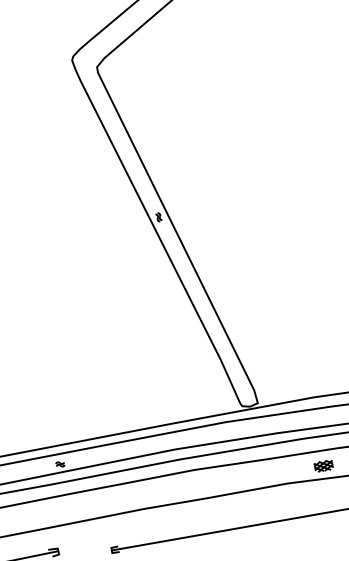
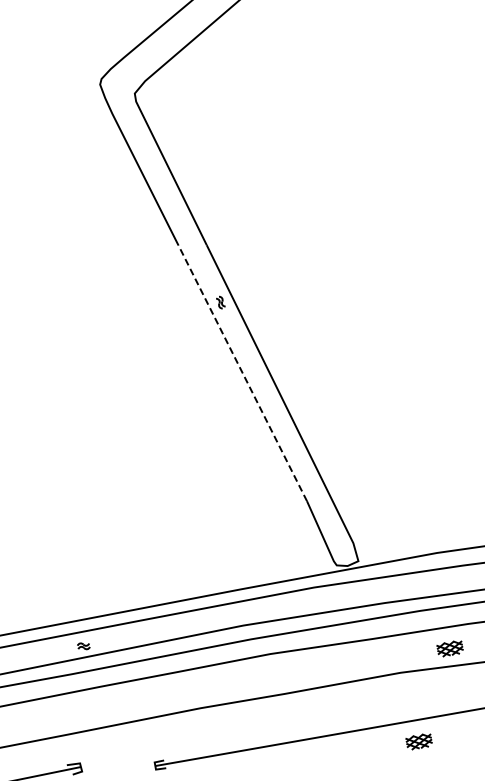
line: (174, 267) -> (242, 372), solid -> dashed
part: (301, 532) -> (418, 741), added

